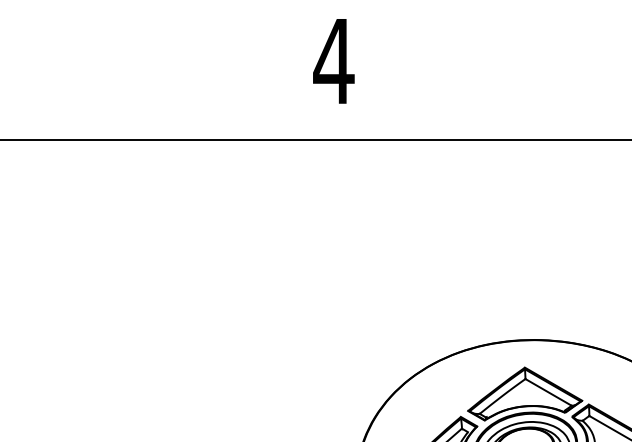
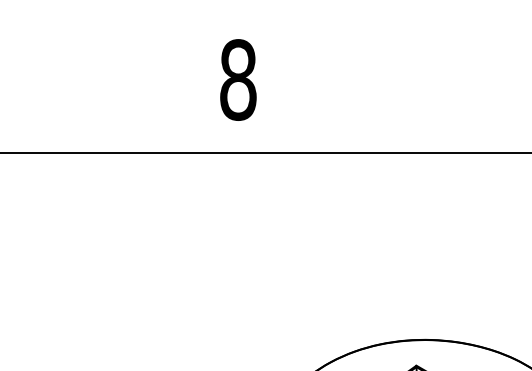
text: (333, 61) -> (237, 80), 4 -> 8

